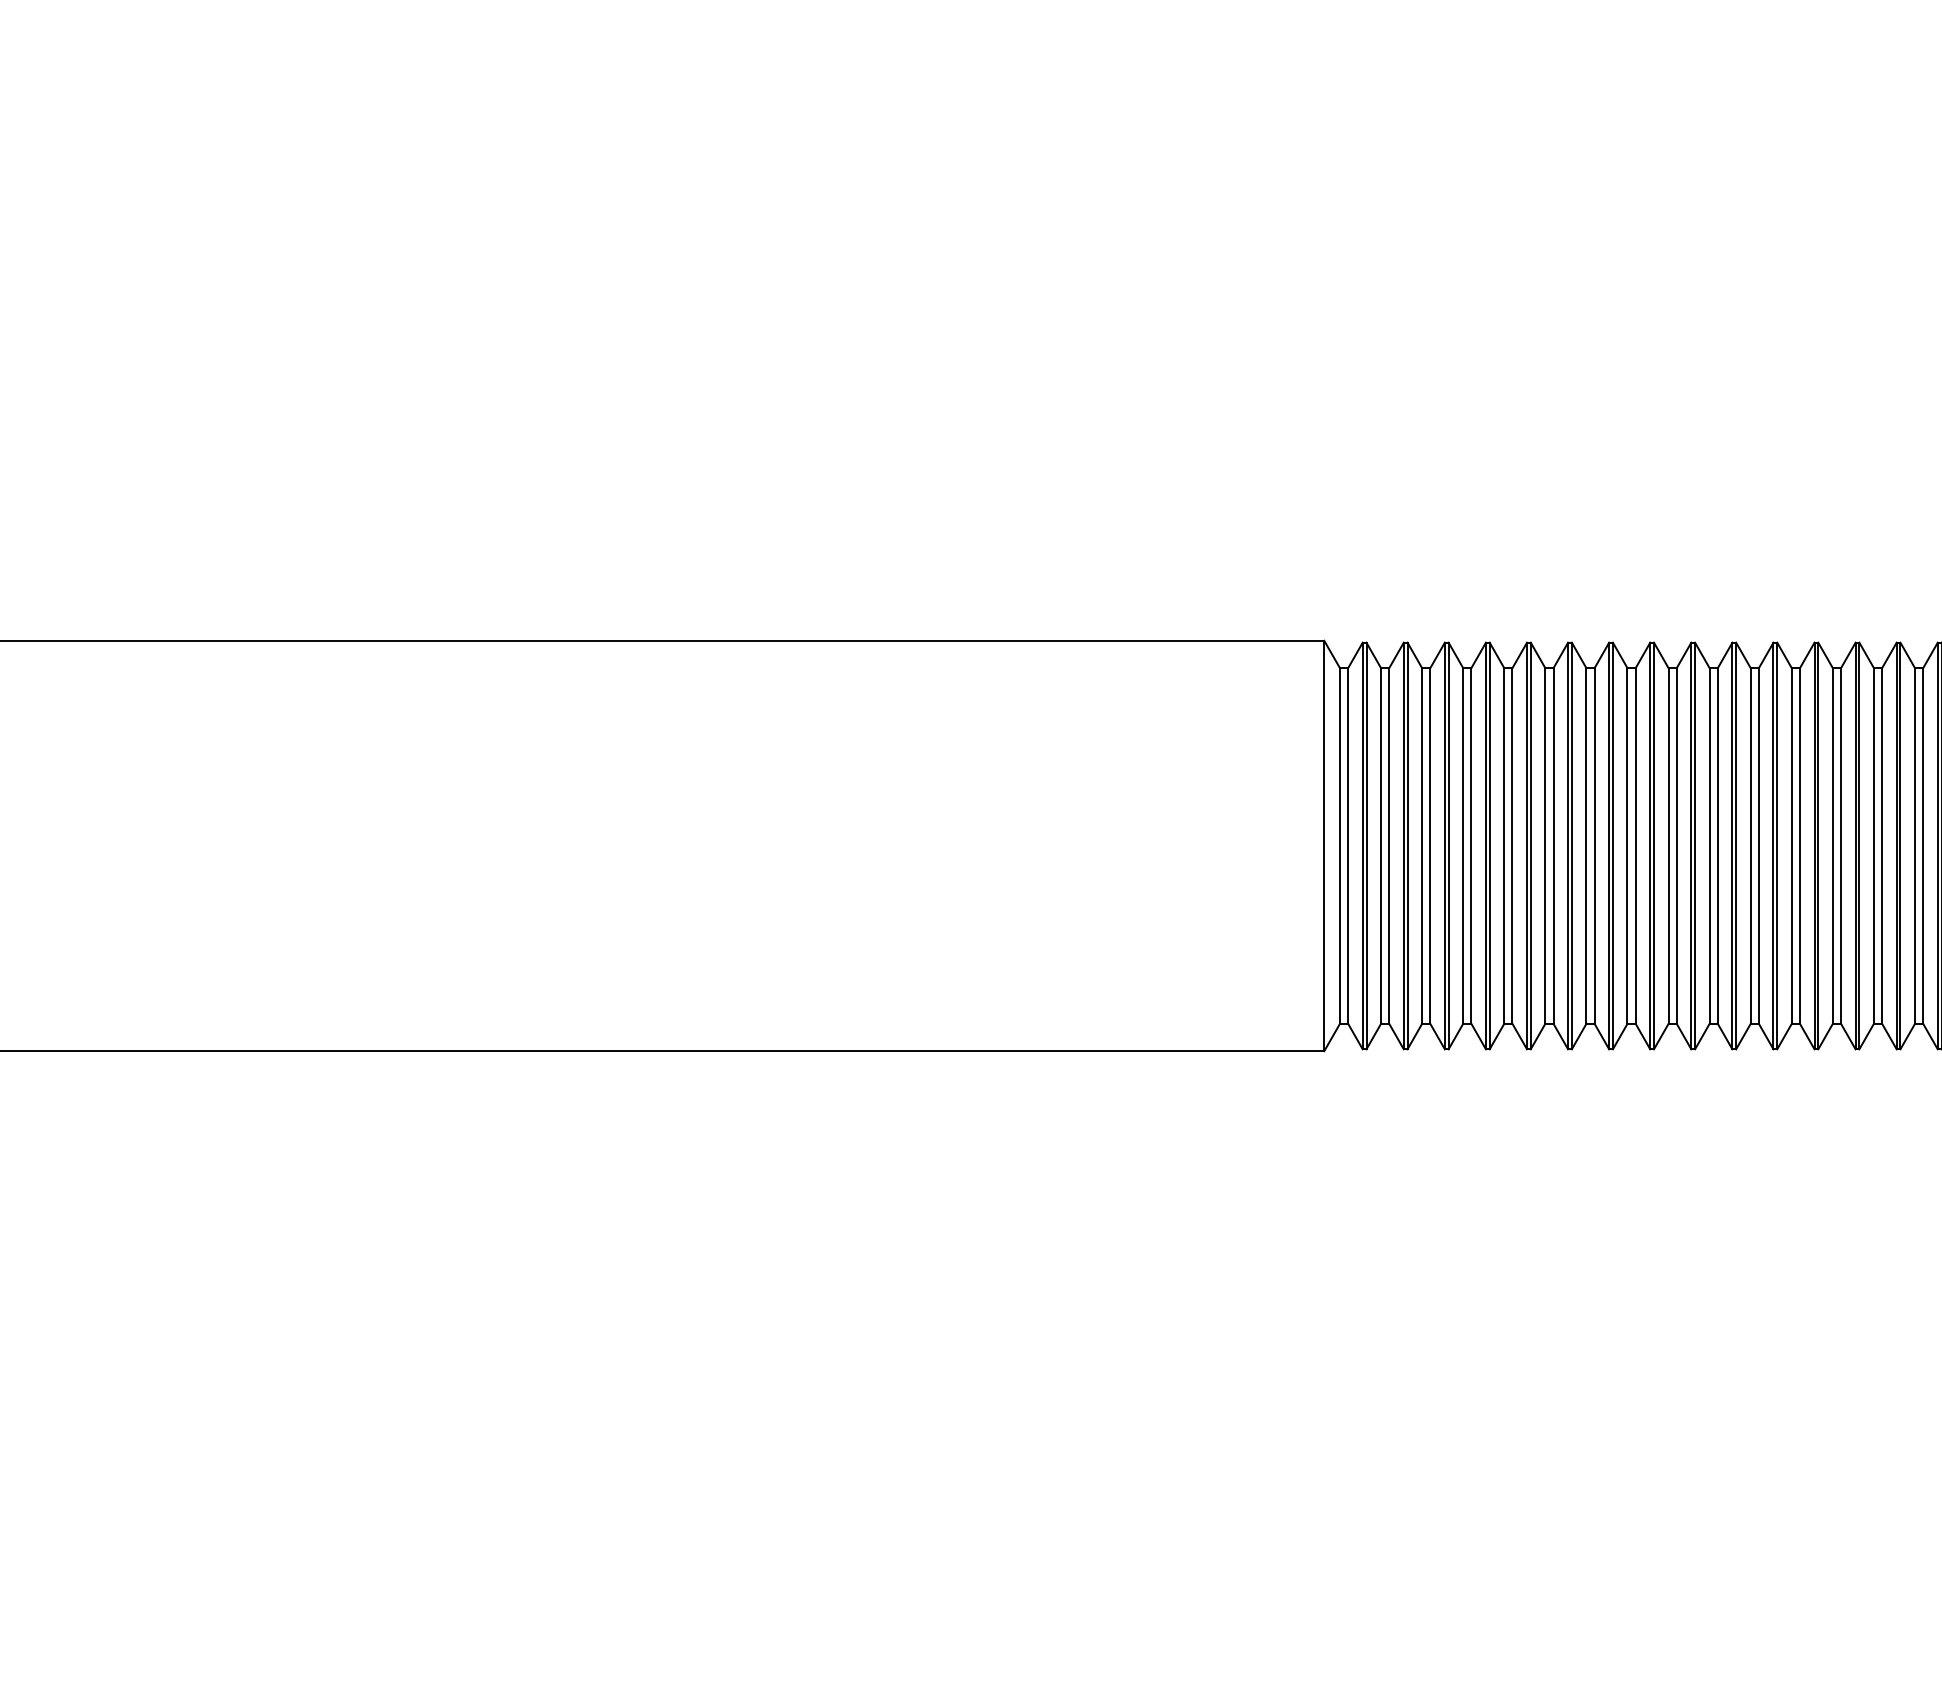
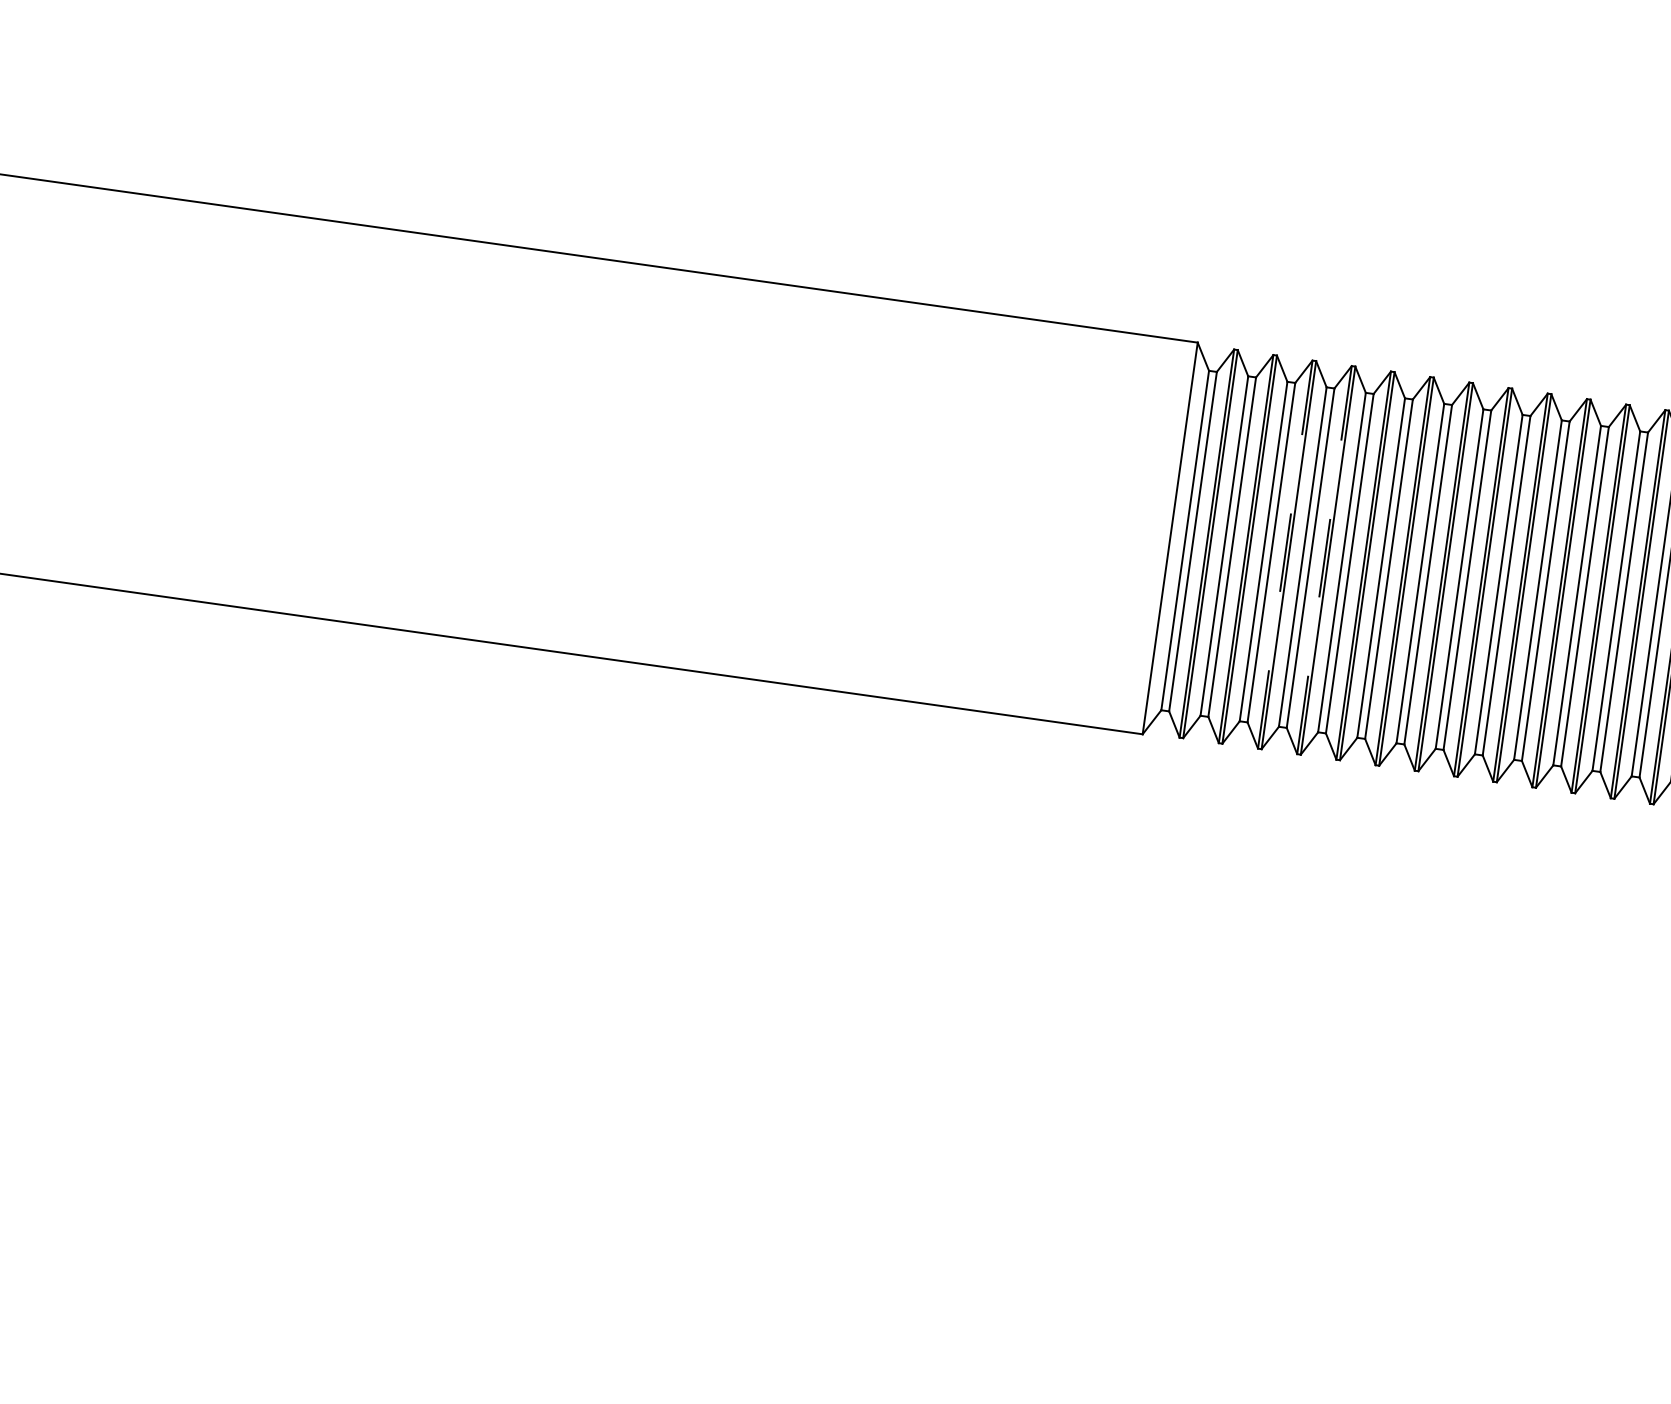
line: (1444, 845) -> (1285, 554), solid -> dashed
line: (1485, 845) -> (1324, 559), solid -> dashed

